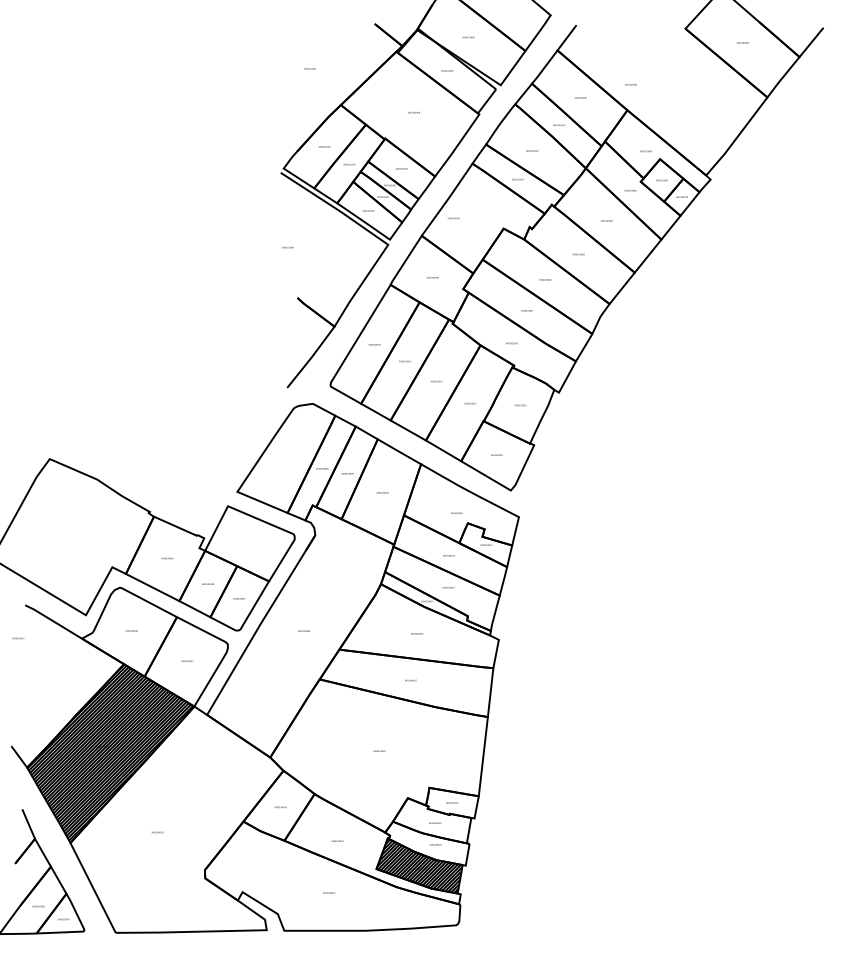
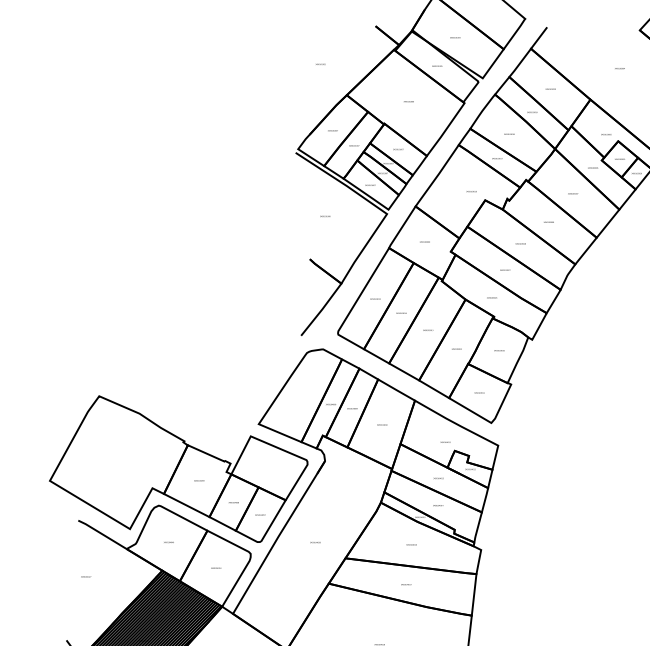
text: (630, 84) -> (619, 68), moved
text: (453, 218) -> (471, 191), moved
text: (287, 247) -> (325, 216), moved
text: (18, 638) -> (86, 576), moved

